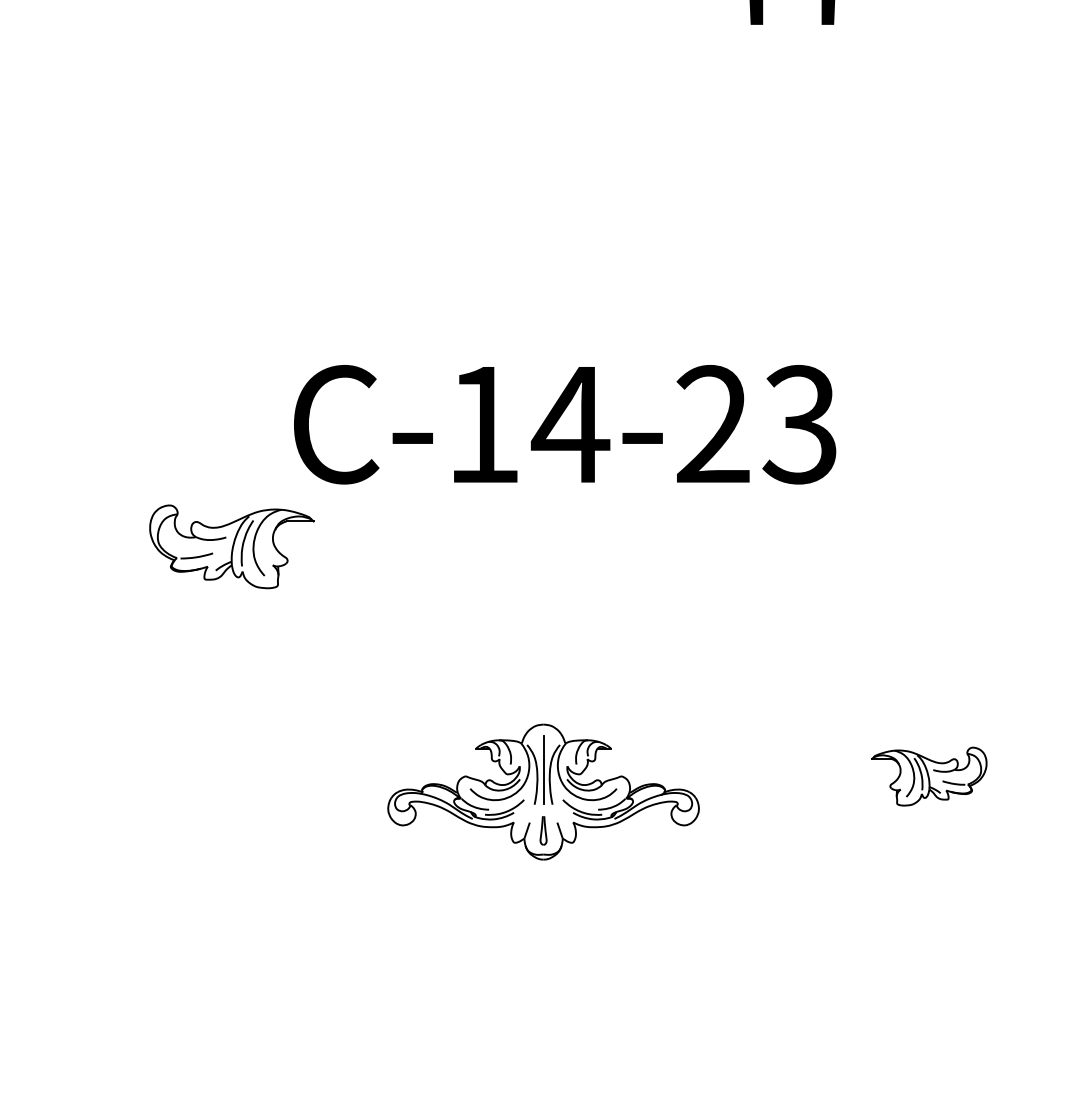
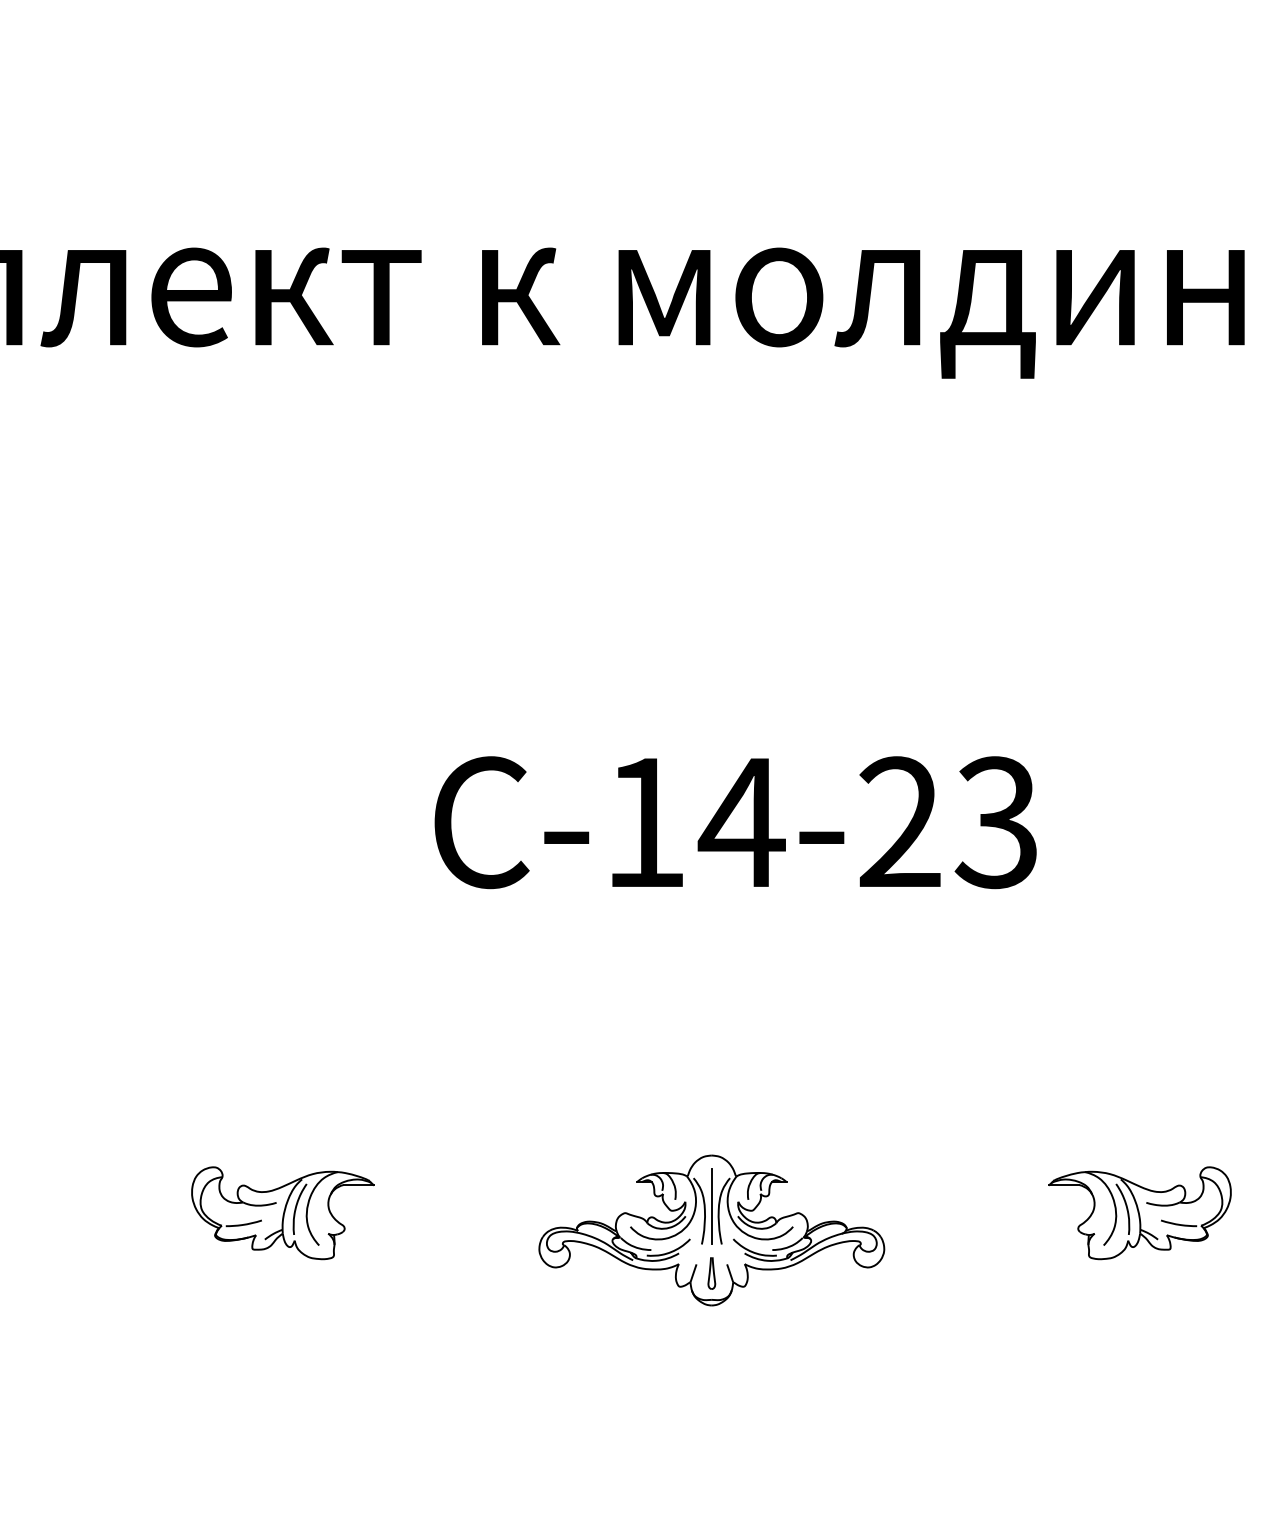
part: (231, 547) -> (282, 1213), moved
part: (928, 776) -> (1139, 1213), size x1.43

